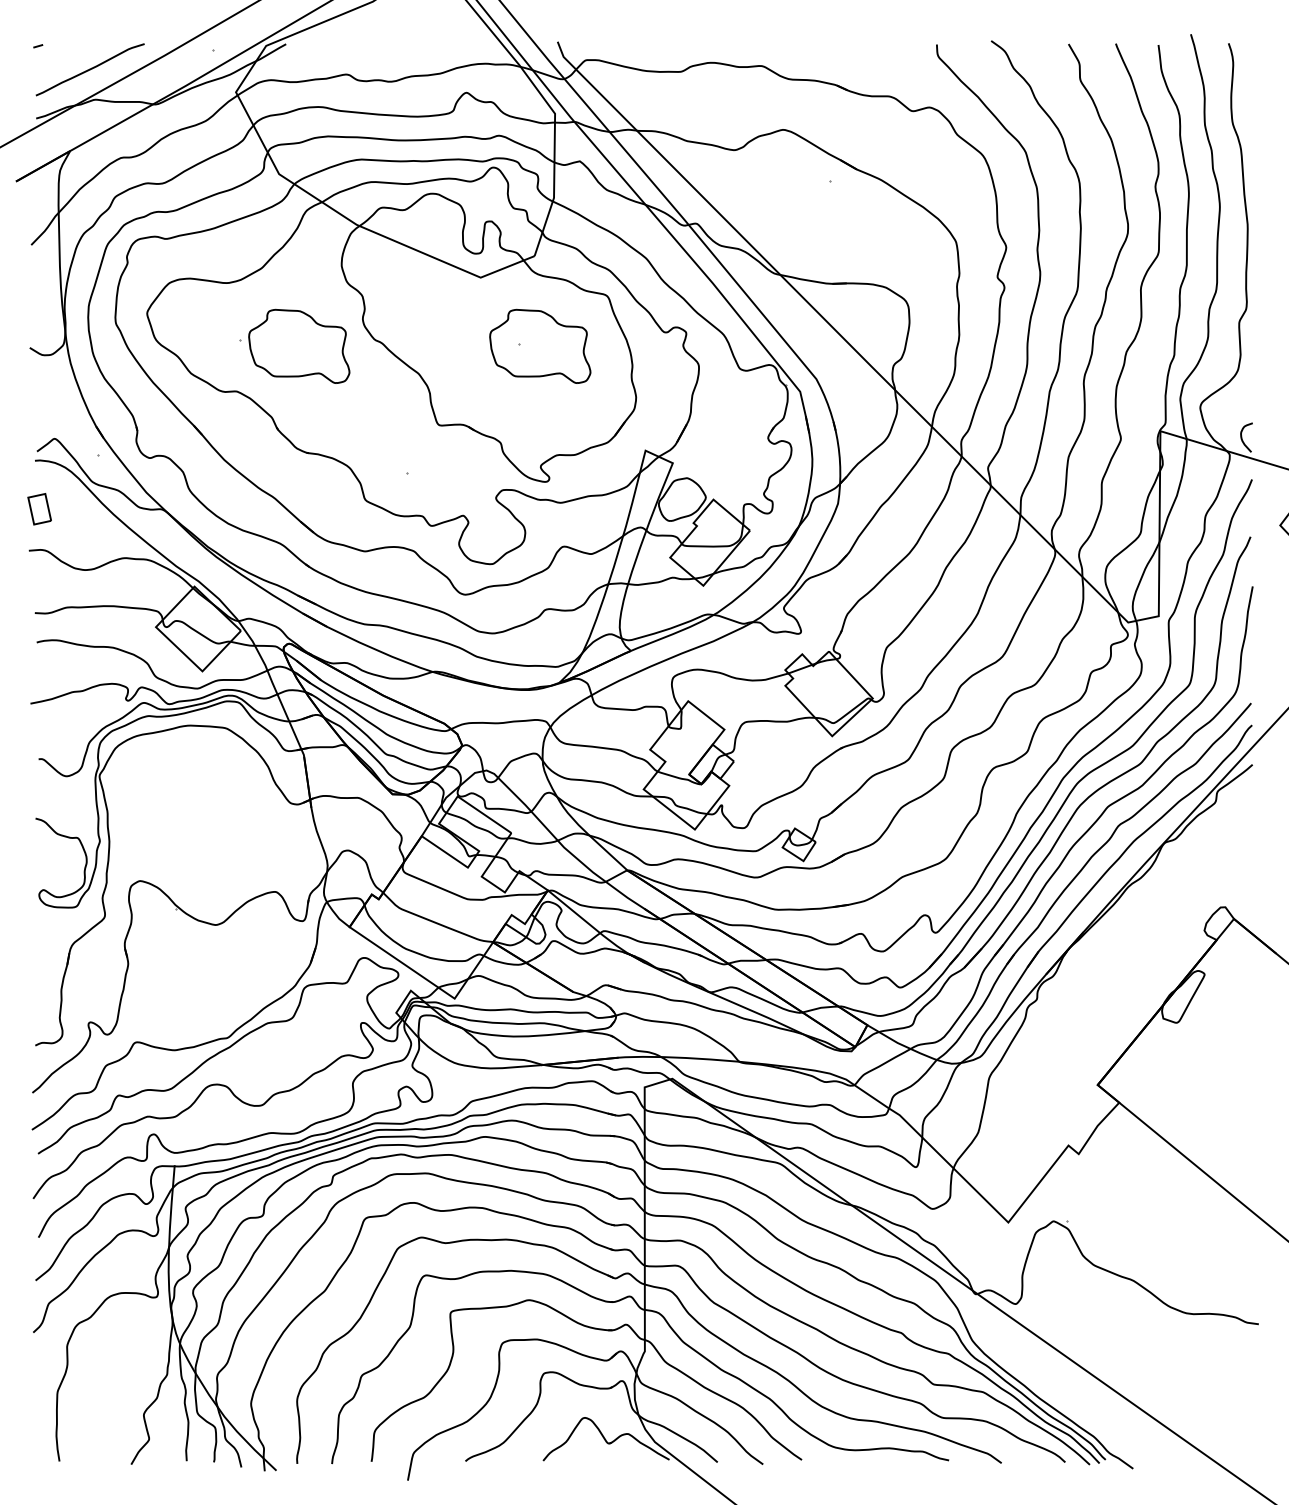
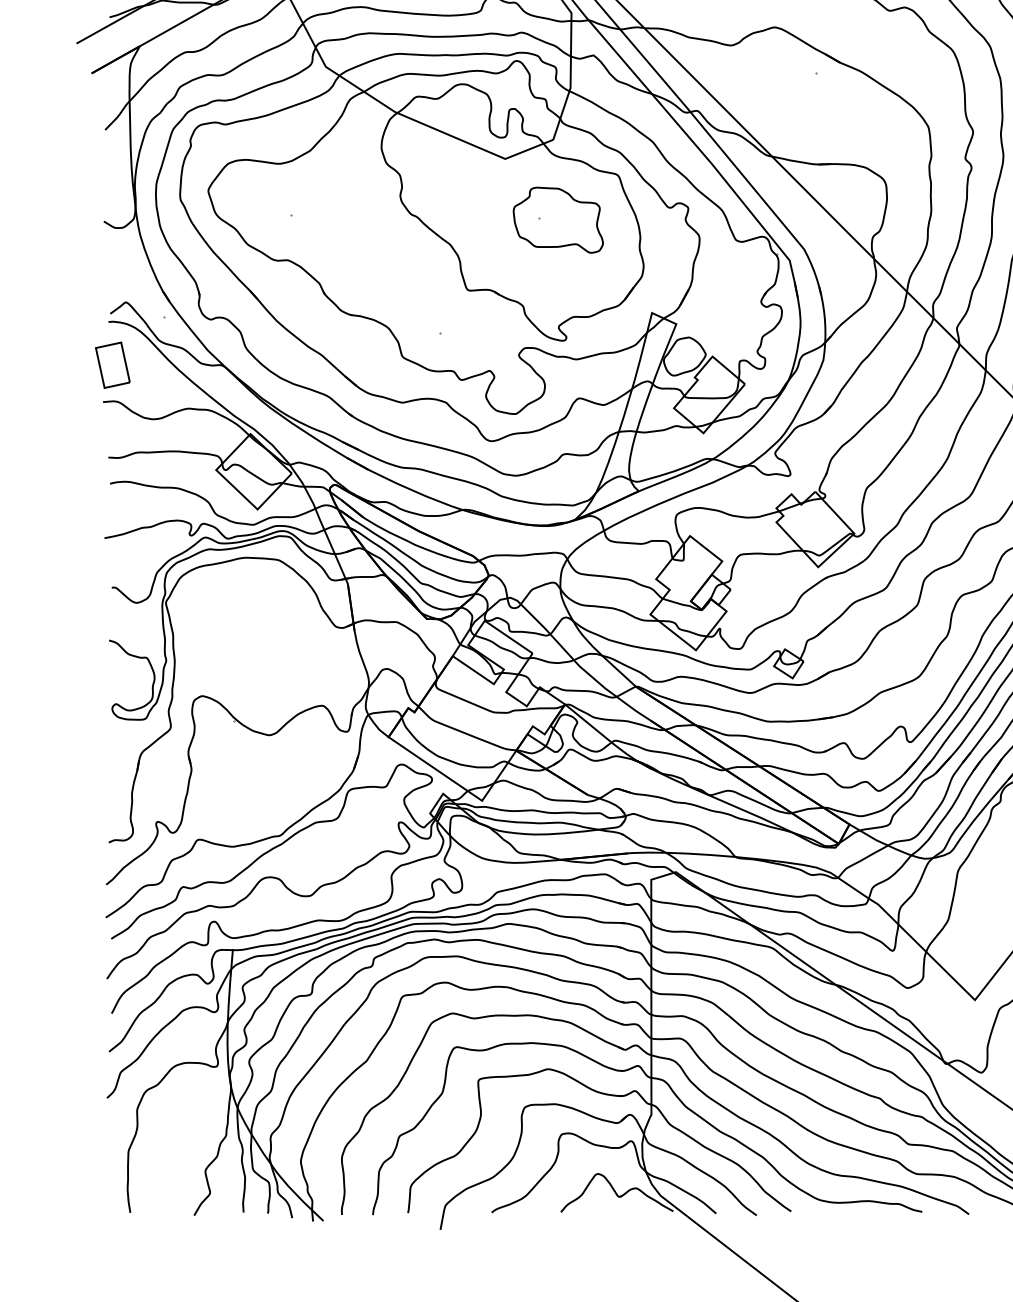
part: (299, 345) -> (343, 219), removed
part: (39, 508) -> (112, 364), size x1.67

